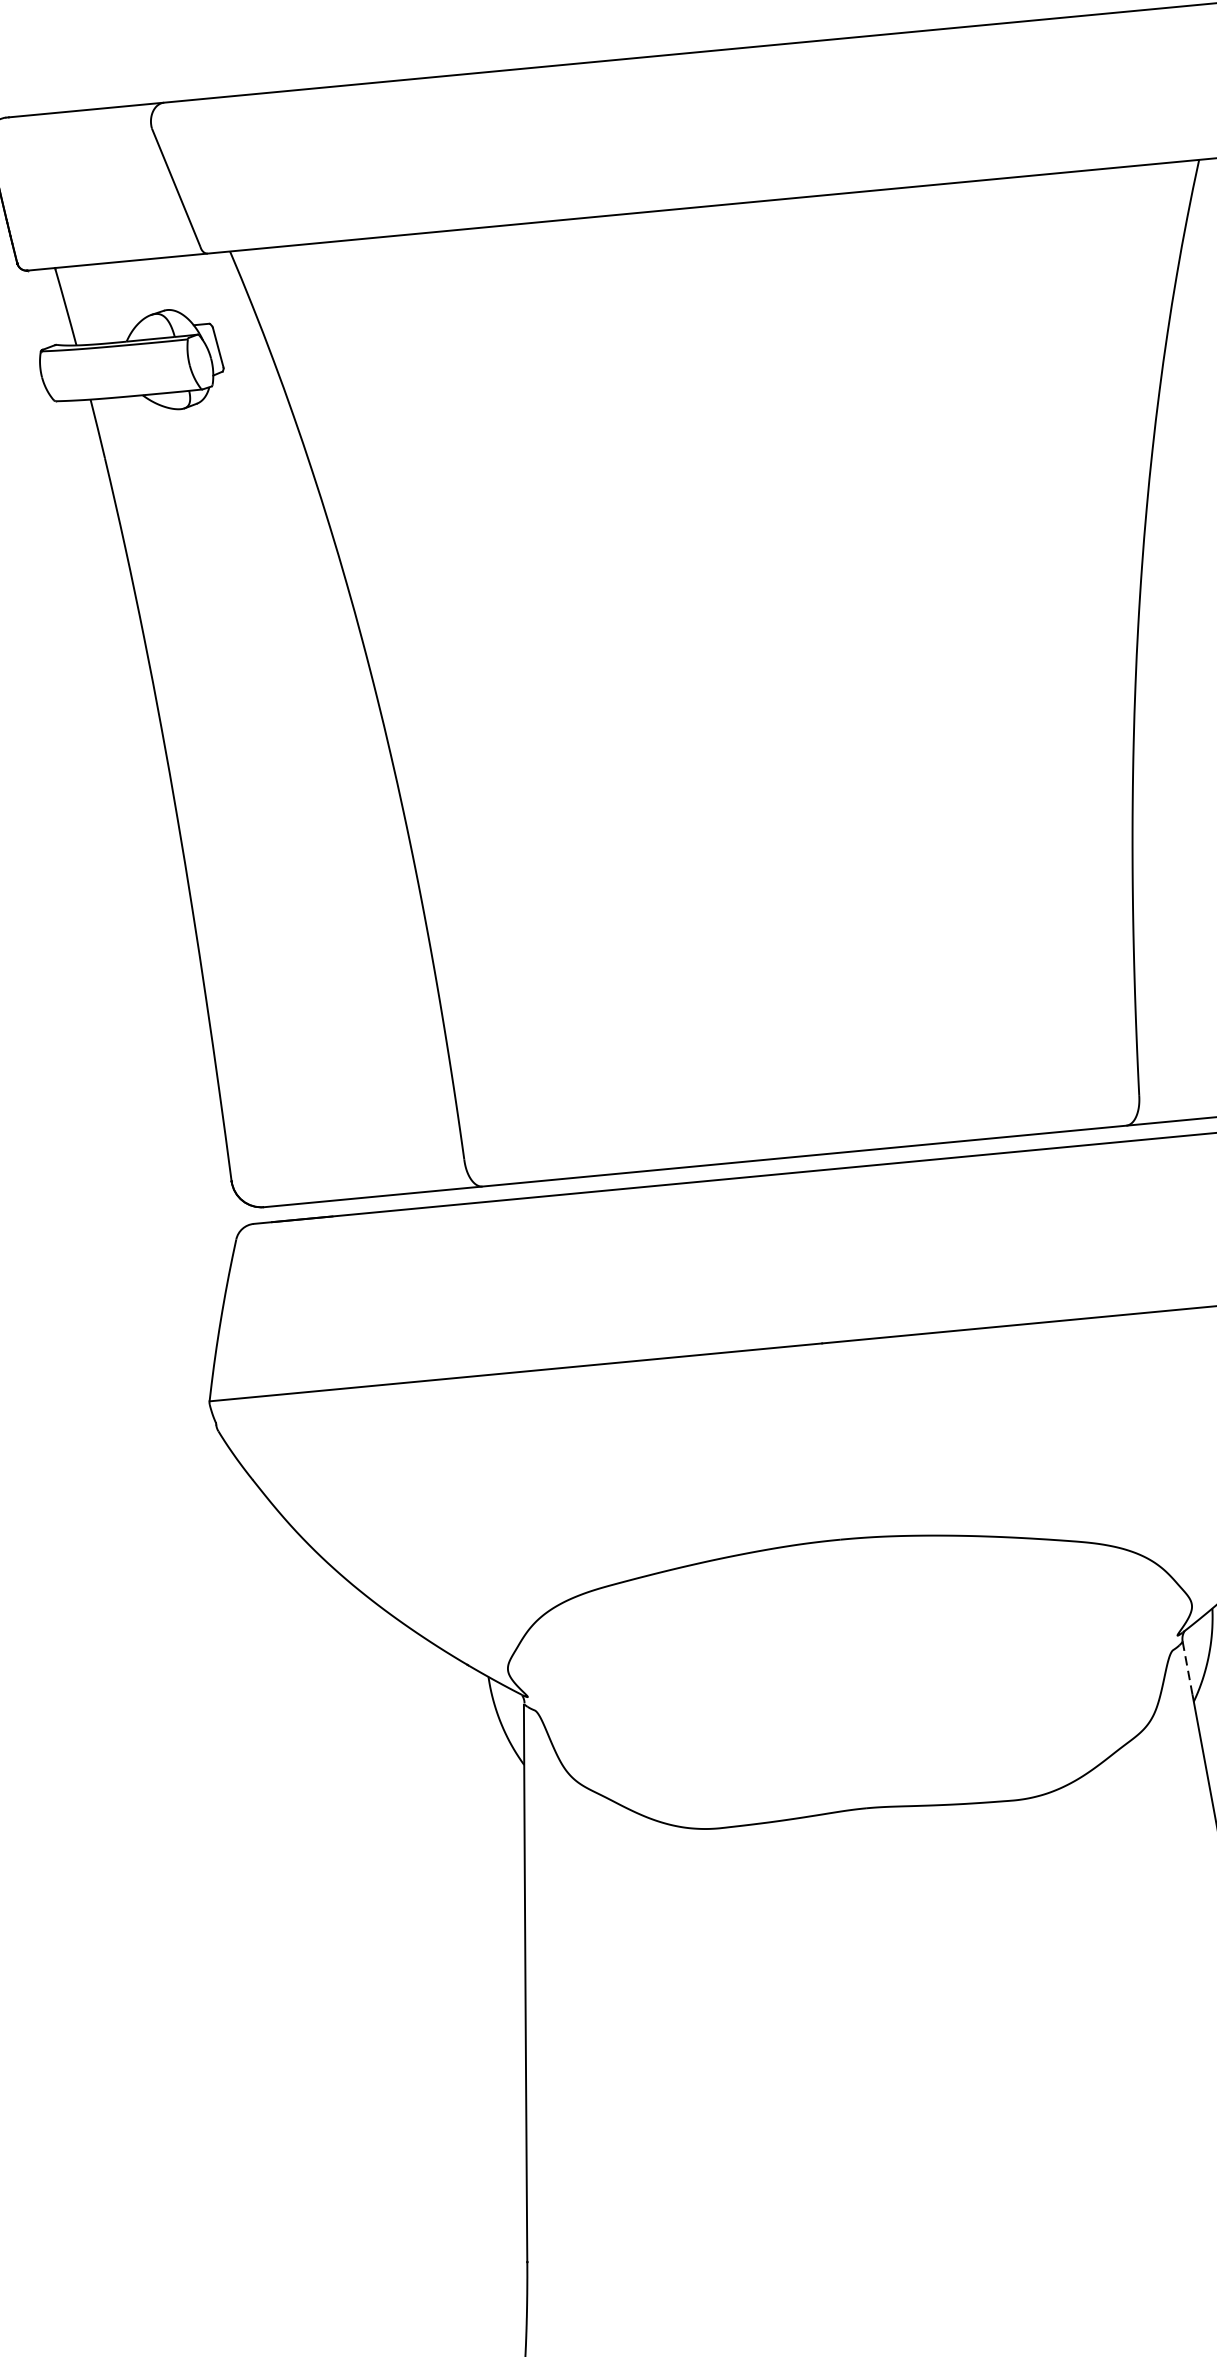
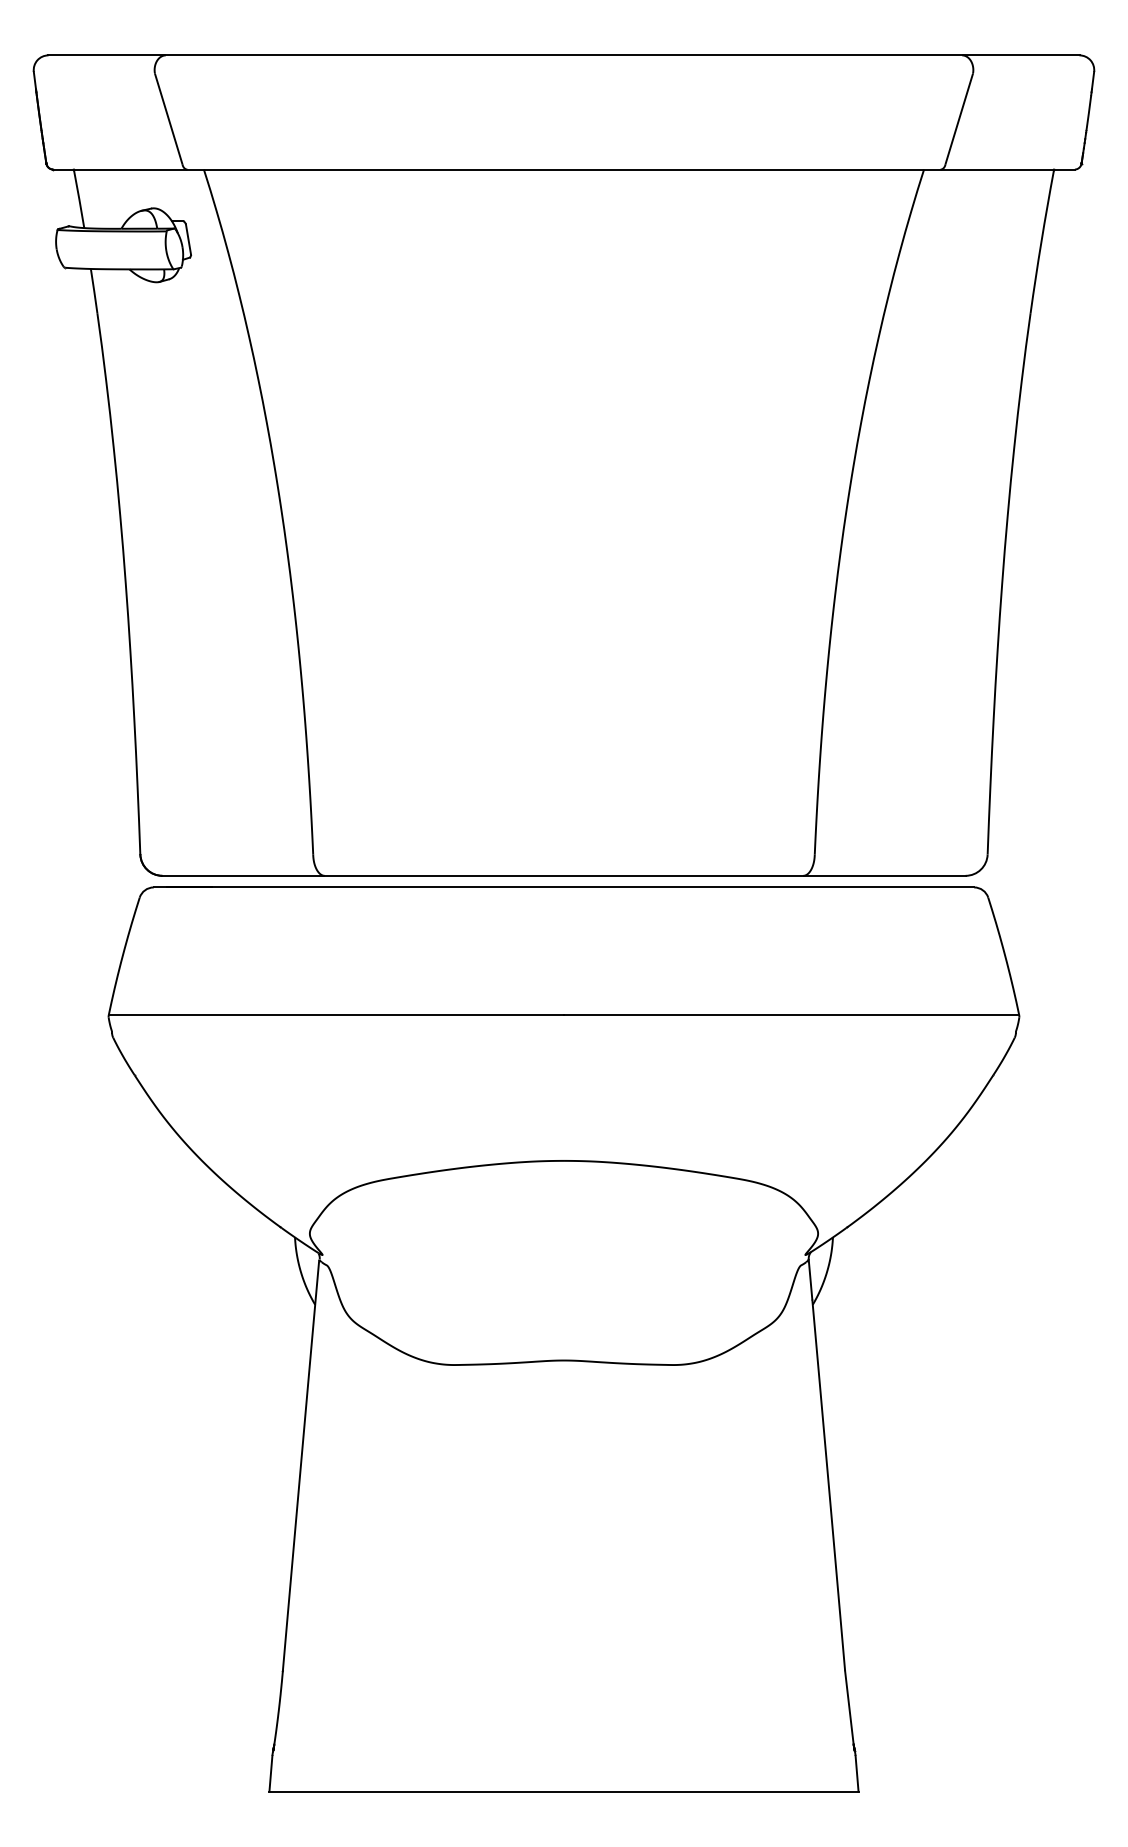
line: (1187, 1667) -> (810, 1279), dashed -> solid

